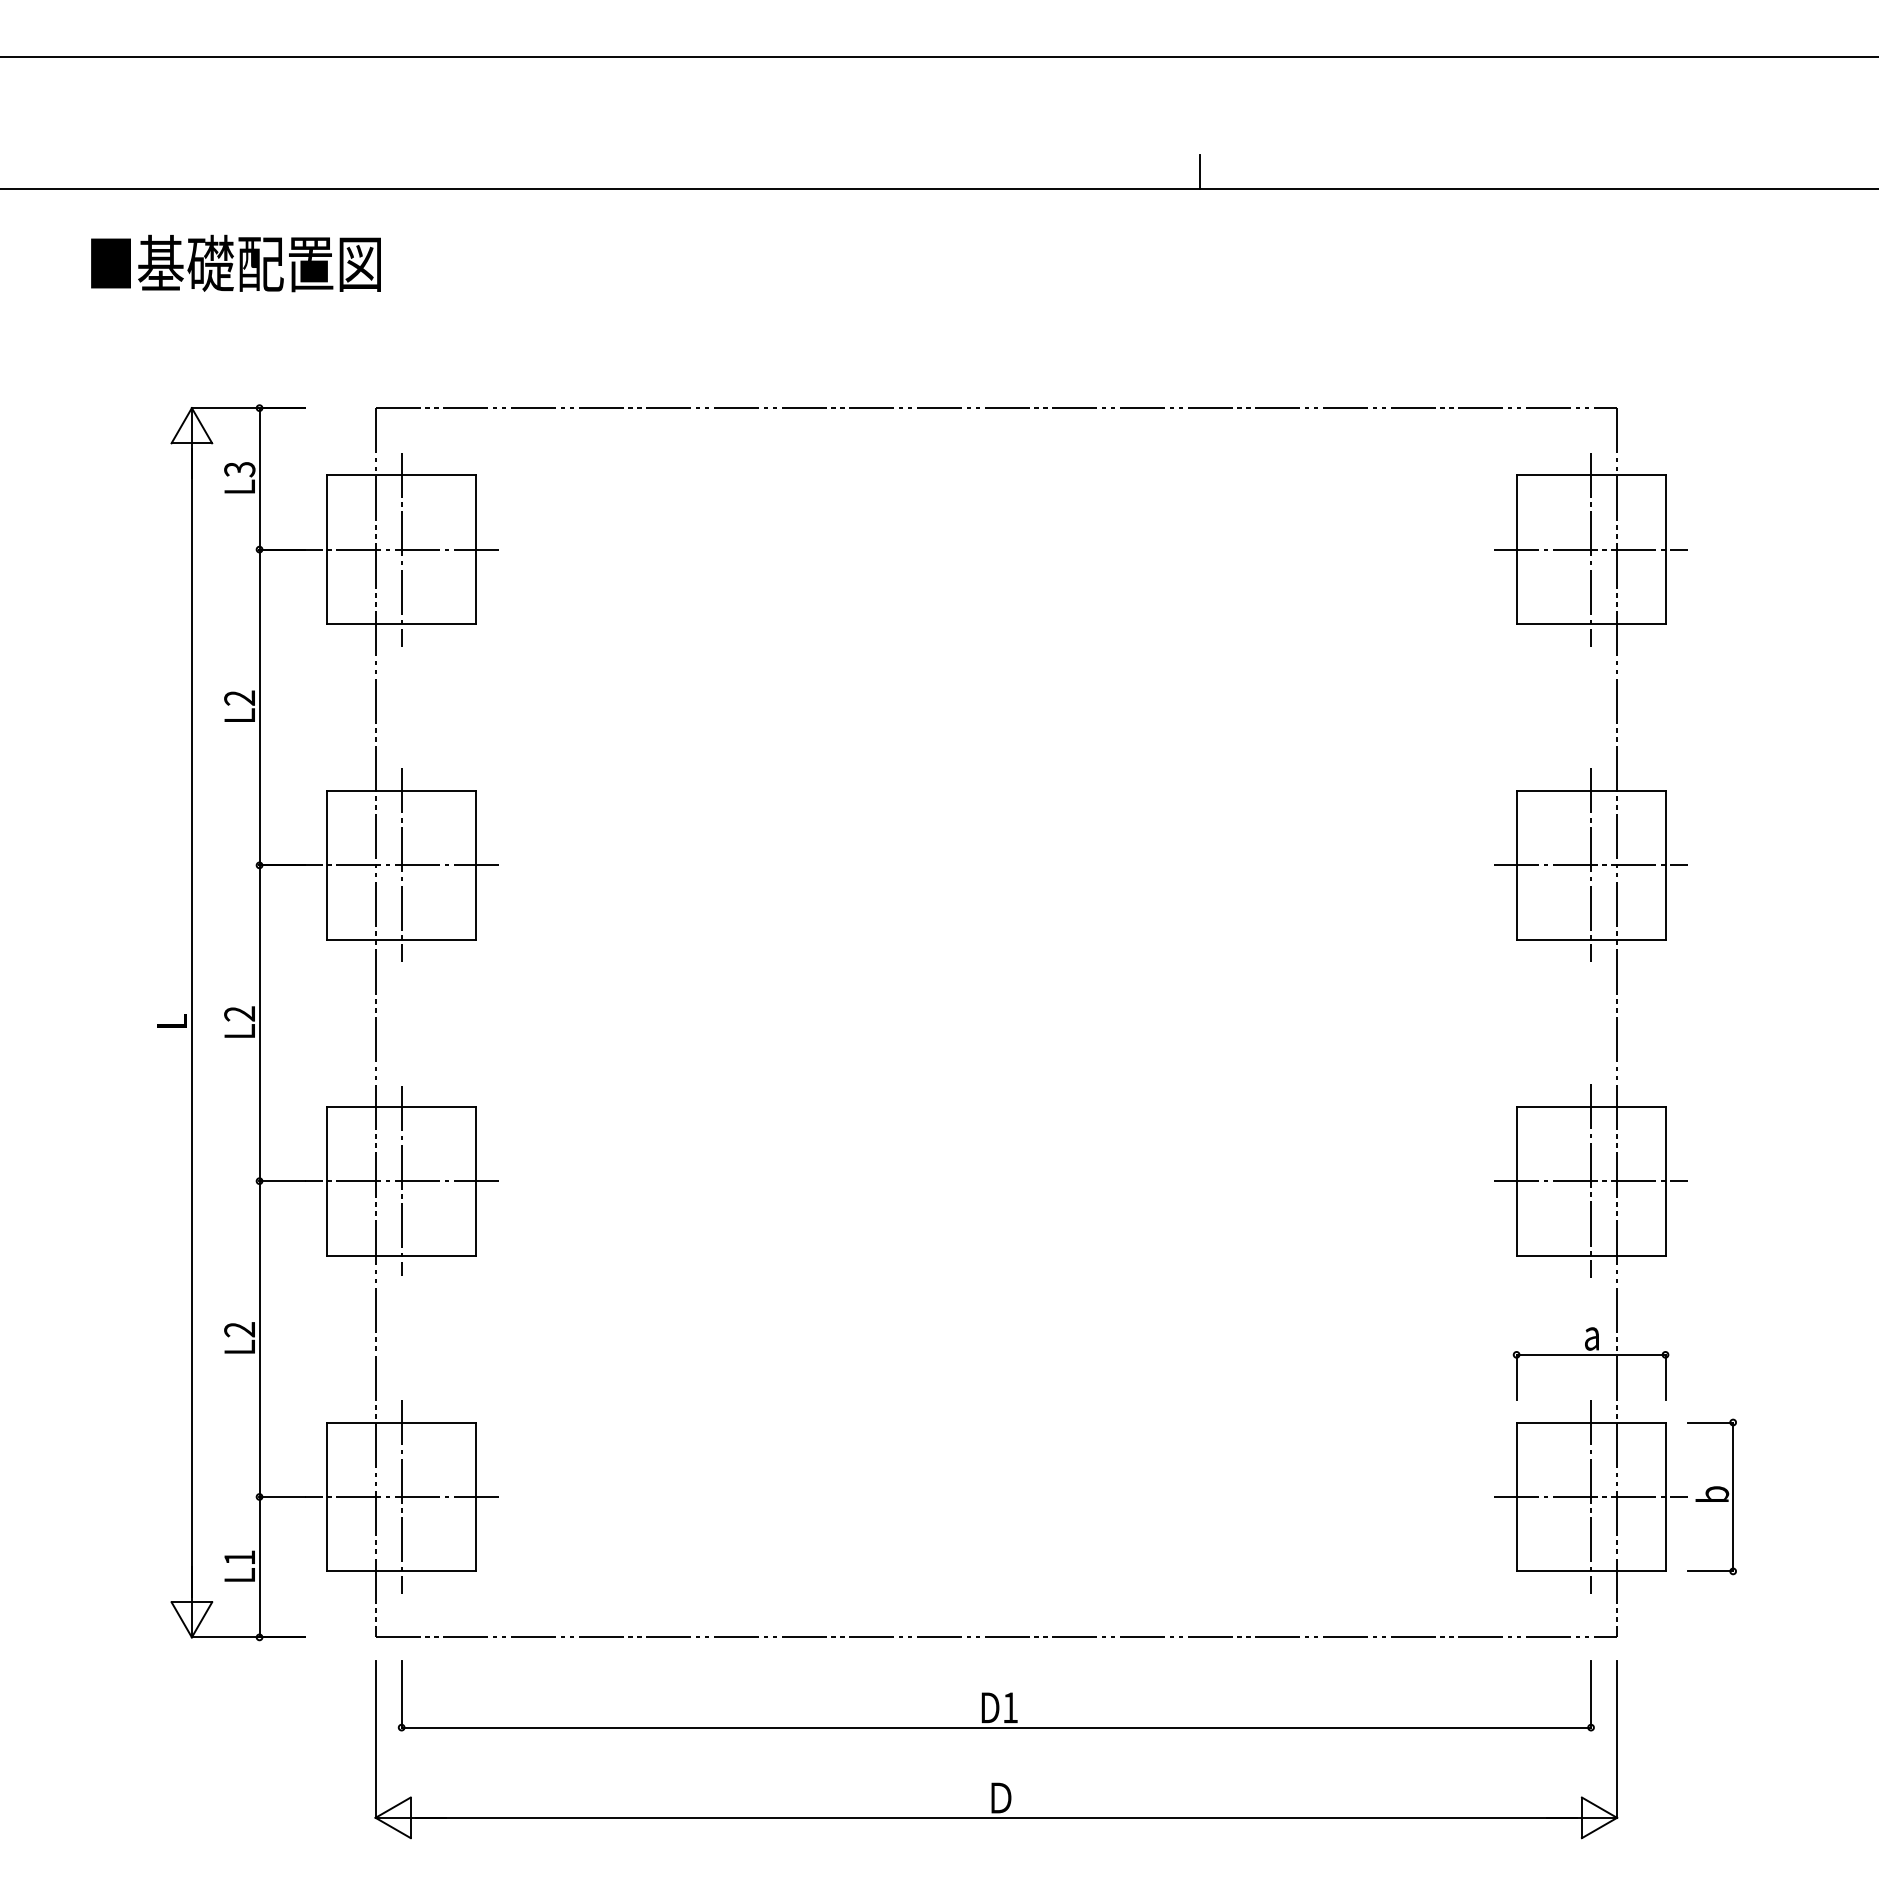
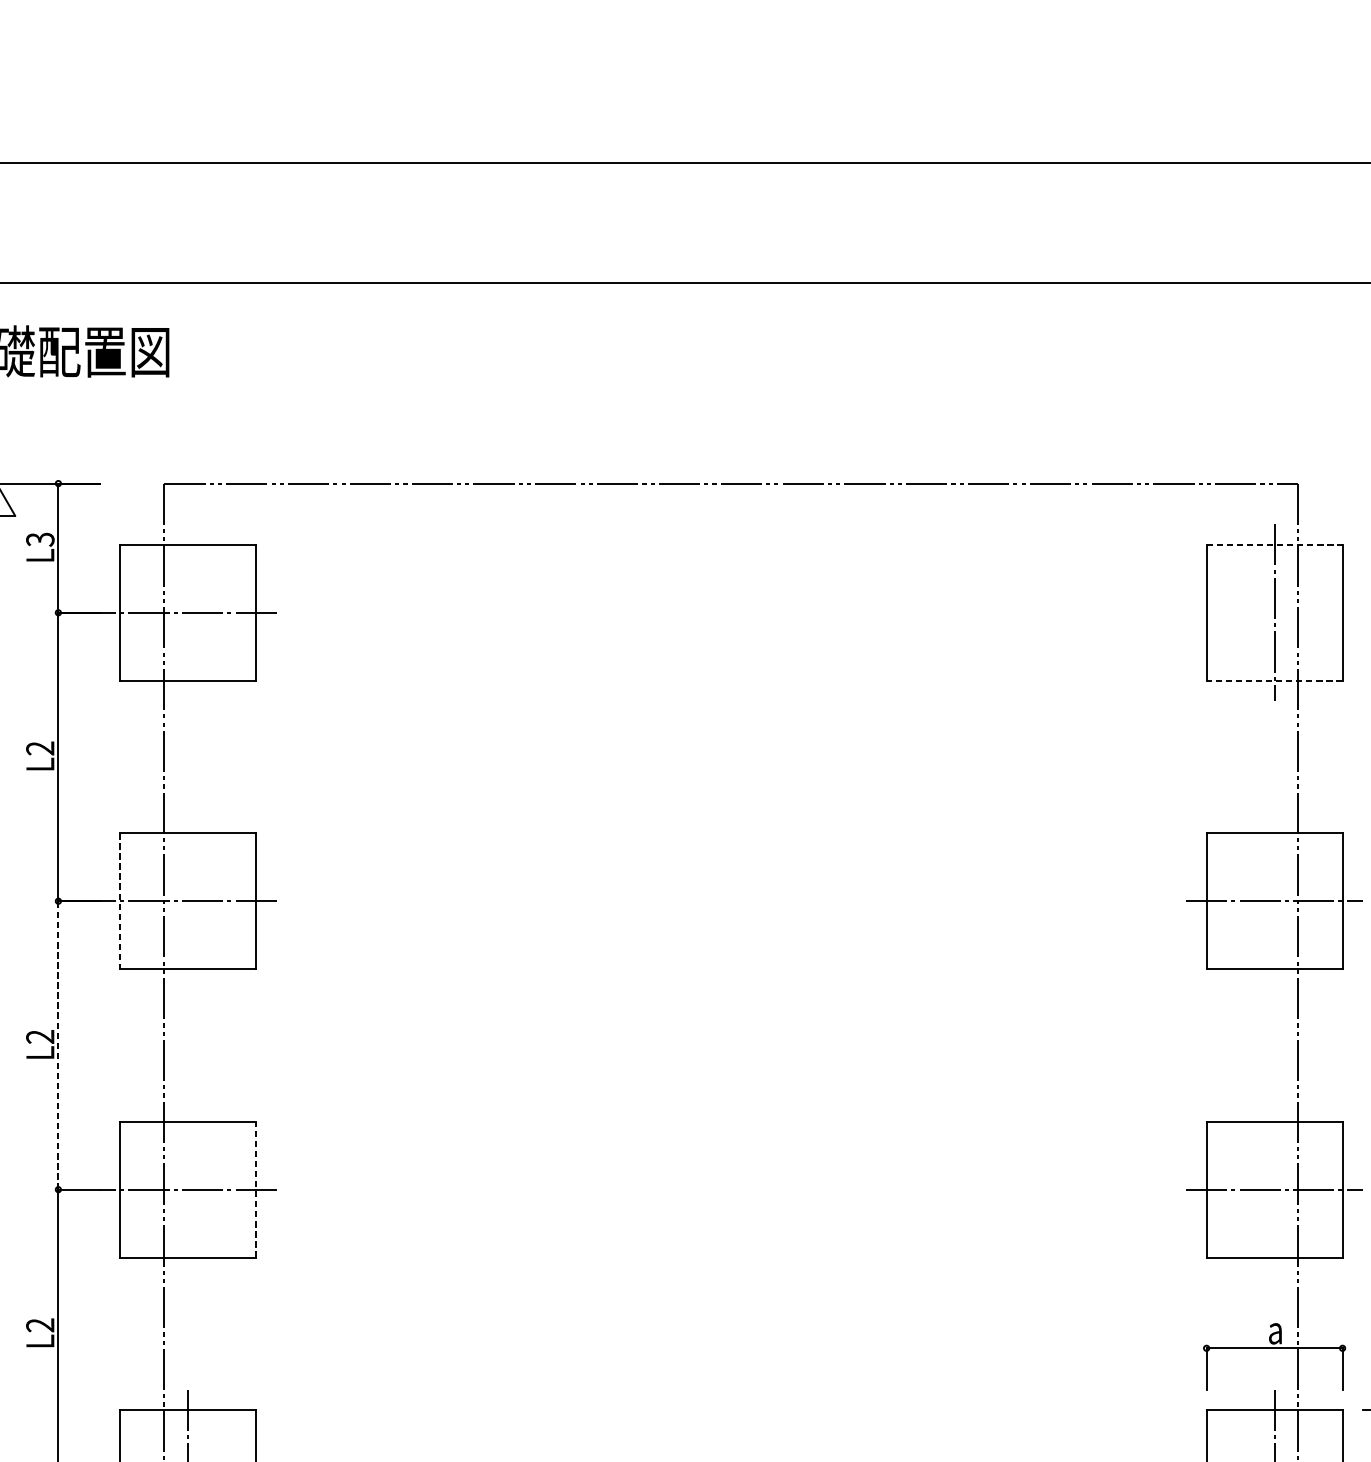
line: (1200, 171) -> (917, 267), removed
line: (1591, 475) -> (1274, 545), solid -> dashed
line: (401, 549) -> (188, 612), removed
line: (1591, 549) -> (1274, 612), removed
line: (1590, 624) -> (1274, 681), solid -> dashed
line: (327, 865) -> (120, 901), solid -> dashed
line: (401, 865) -> (188, 901), removed
line: (1591, 865) -> (1274, 901), removed
line: (259, 1023) -> (58, 1045), solid -> dashed
line: (476, 1180) -> (256, 1189), solid -> dashed
line: (401, 1181) -> (188, 1189), removed
line: (1591, 1181) -> (1274, 1189), removed

